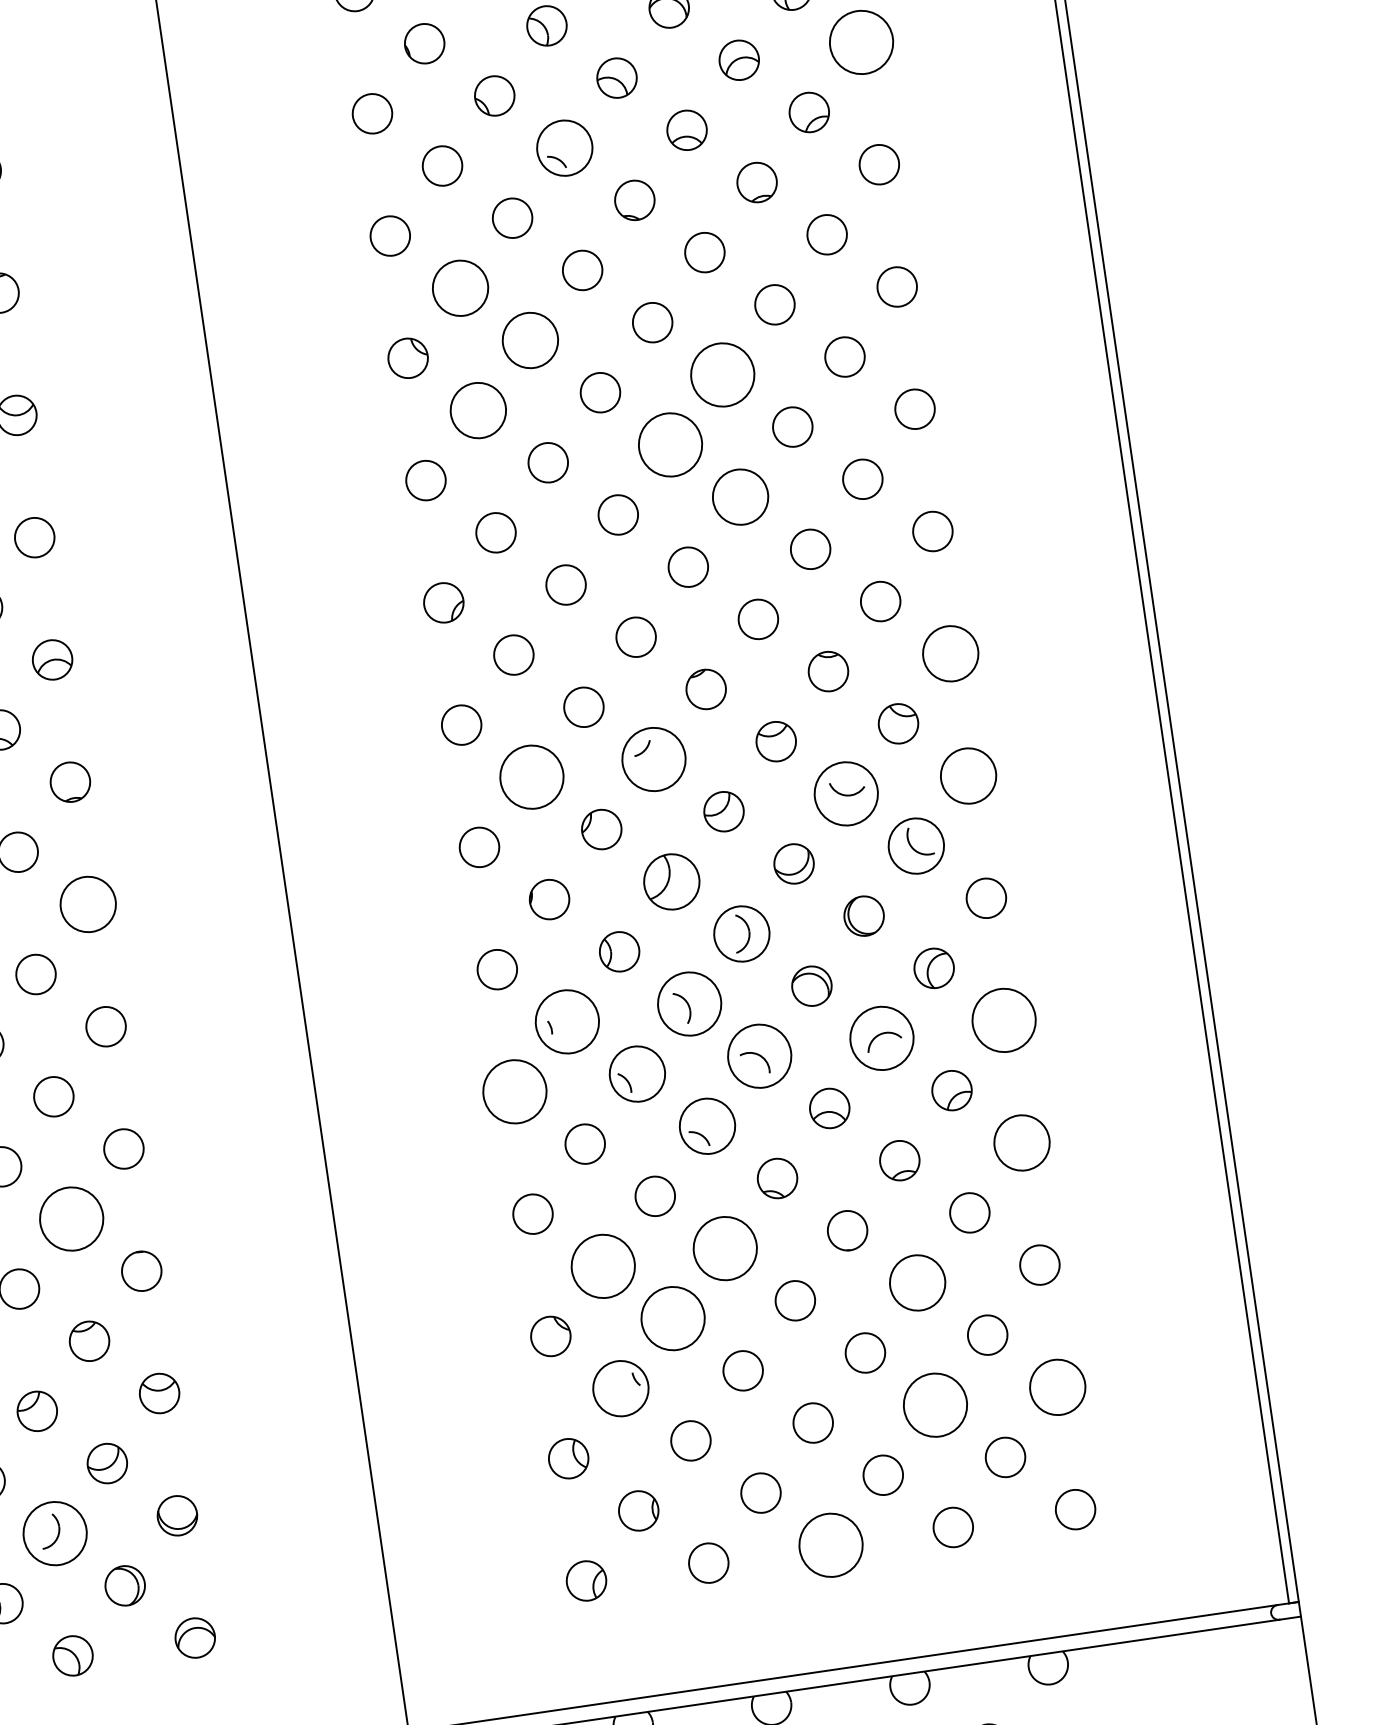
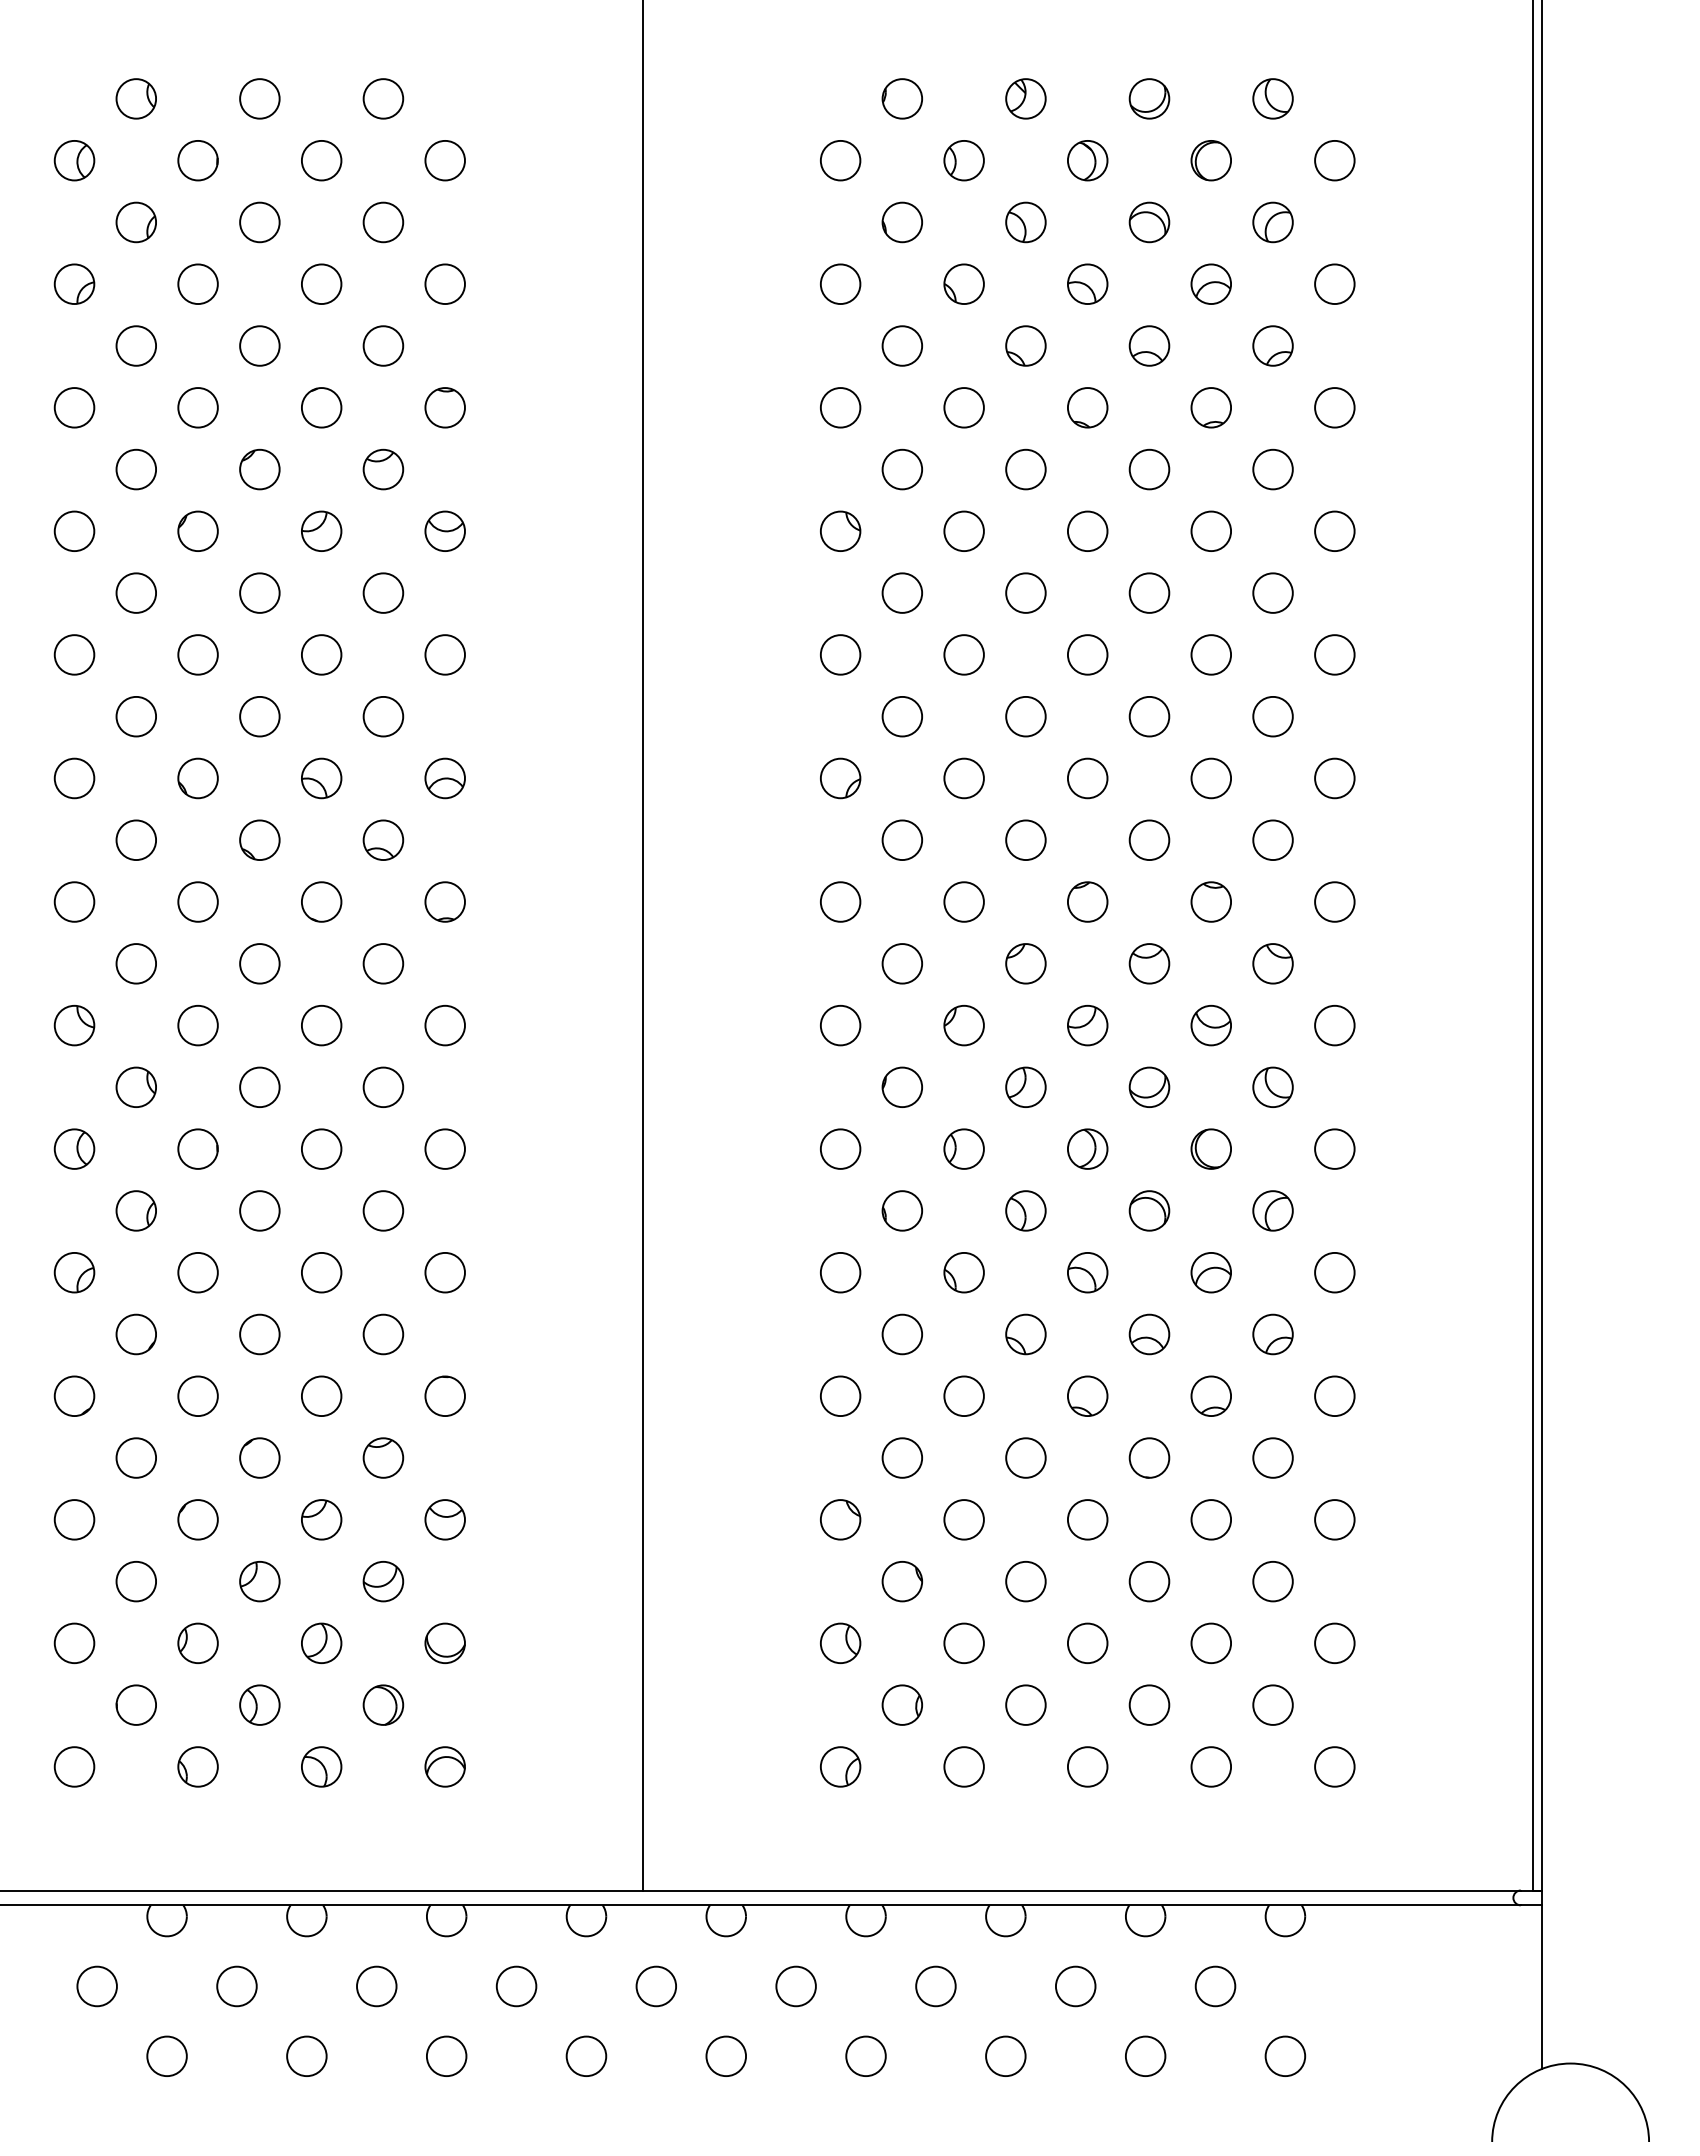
circle: (861, 42) -> (1334, 284), size x0.62
circle: (564, 147) -> (1025, 345), size x0.71
circle: (459, 288) -> (901, 469), size x0.71
circle: (529, 340) -> (963, 531), size x0.71
circle: (722, 374) -> (1149, 592), size x0.62
circle: (477, 410) -> (901, 592), size x0.71
circle: (670, 444) -> (1087, 654), size x0.62
circle: (740, 496) -> (1149, 716), size x0.71
circle: (950, 653) -> (1334, 901), size x0.71
circle: (653, 759) -> (1025, 963), size x0.62
circle: (968, 776) -> (1334, 1025), size x0.71
circle: (530, 777) -> (901, 963), size x0.62
circle: (846, 793) -> (1211, 1025), size x0.62
circle: (915, 846) -> (1272, 1087), size x0.71
part: (671, 880) -> (1025, 1086), size x0.71
circle: (87, 904) -> (444, 1025), size x0.71
circle: (741, 933) -> (1087, 1148), size x0.71
circle: (689, 1003) -> (1025, 1210), size x0.62
circle: (1003, 1020) -> (1334, 1272), size x0.62
circle: (567, 1021) -> (902, 1210), size x0.62
circle: (882, 1038) -> (1211, 1272), size x0.62
circle: (759, 1056) -> (1087, 1272), size x0.62
circle: (636, 1073) -> (963, 1272), size x0.71
circle: (515, 1091) -> (840, 1272), size x0.62
circle: (707, 1126) -> (1025, 1334), size x0.71
circle: (1021, 1142) -> (1334, 1395), size x0.71
circle: (71, 1219) -> (383, 1334), size x0.62
circle: (724, 1248) -> (1025, 1457), size x0.62
circle: (602, 1265) -> (901, 1457), size x0.62
circle: (917, 1282) -> (1211, 1519), size x0.71
circle: (672, 1318) -> (963, 1519), size x0.62
circle: (1057, 1387) -> (1334, 1643), size x0.71
circle: (621, 1388) -> (902, 1581), size x0.71
circle: (935, 1405) -> (1211, 1643), size x0.62
circle: (55, 1533) -> (321, 1643), size x0.62
circle: (830, 1544) -> (1087, 1766), size x0.62

